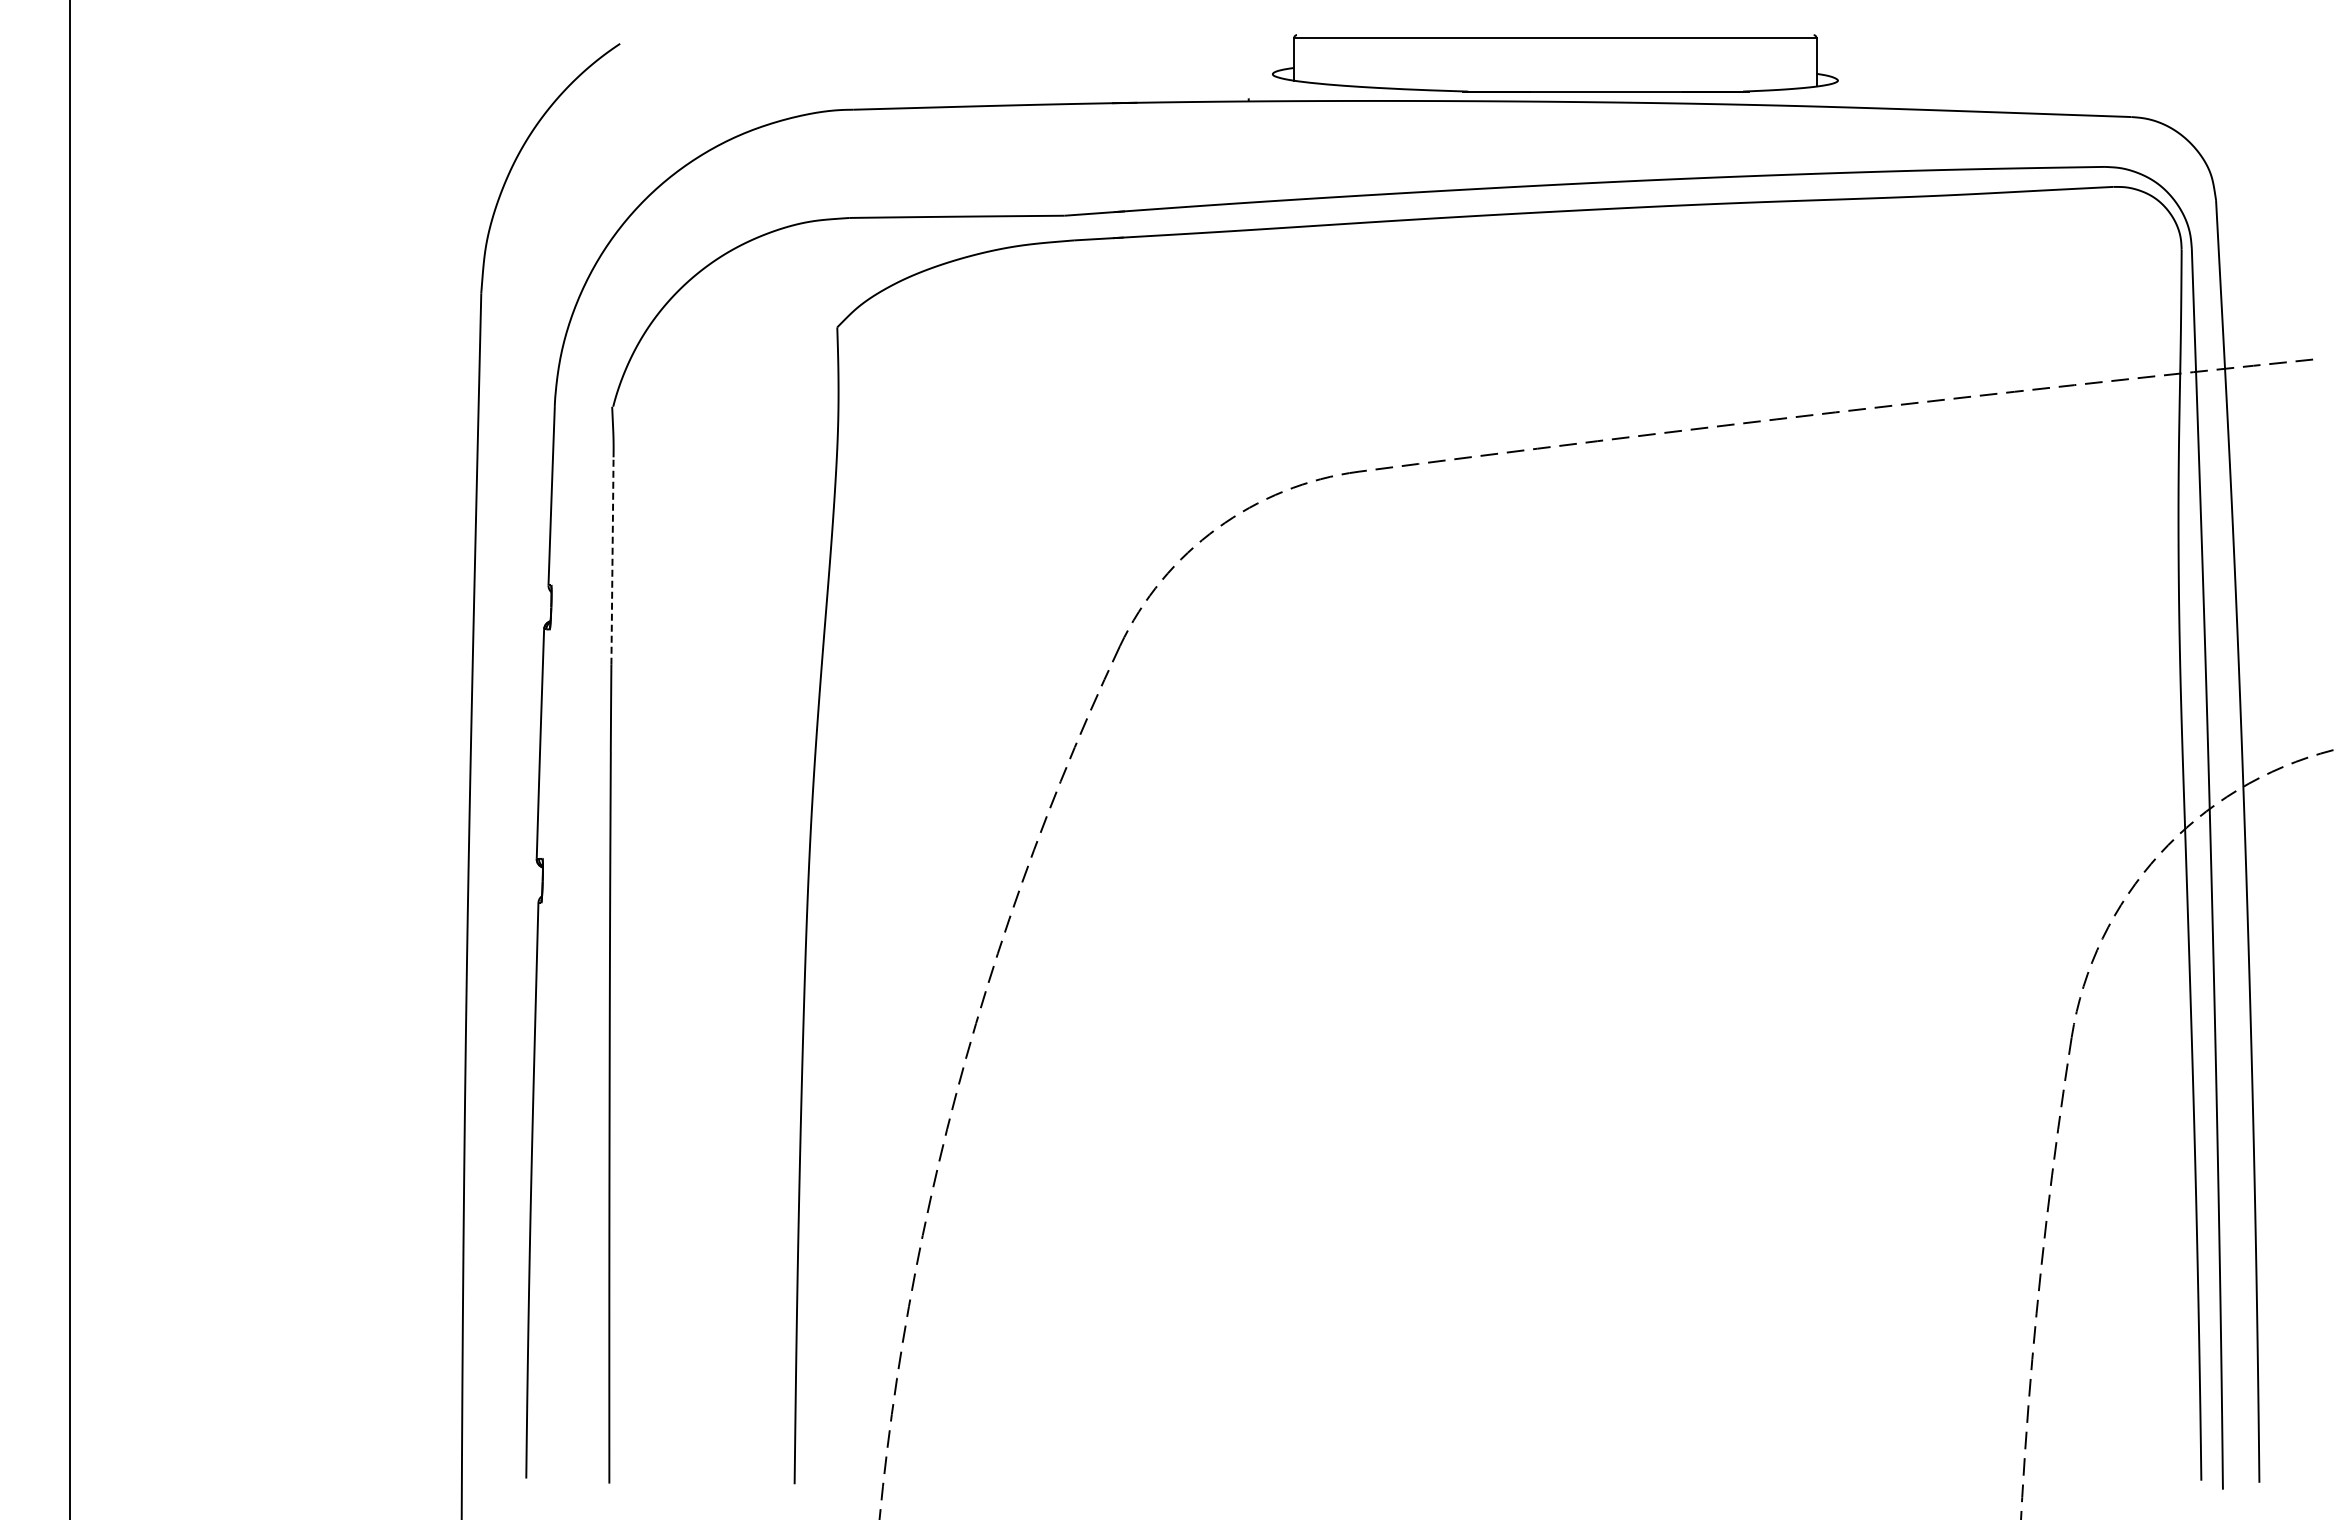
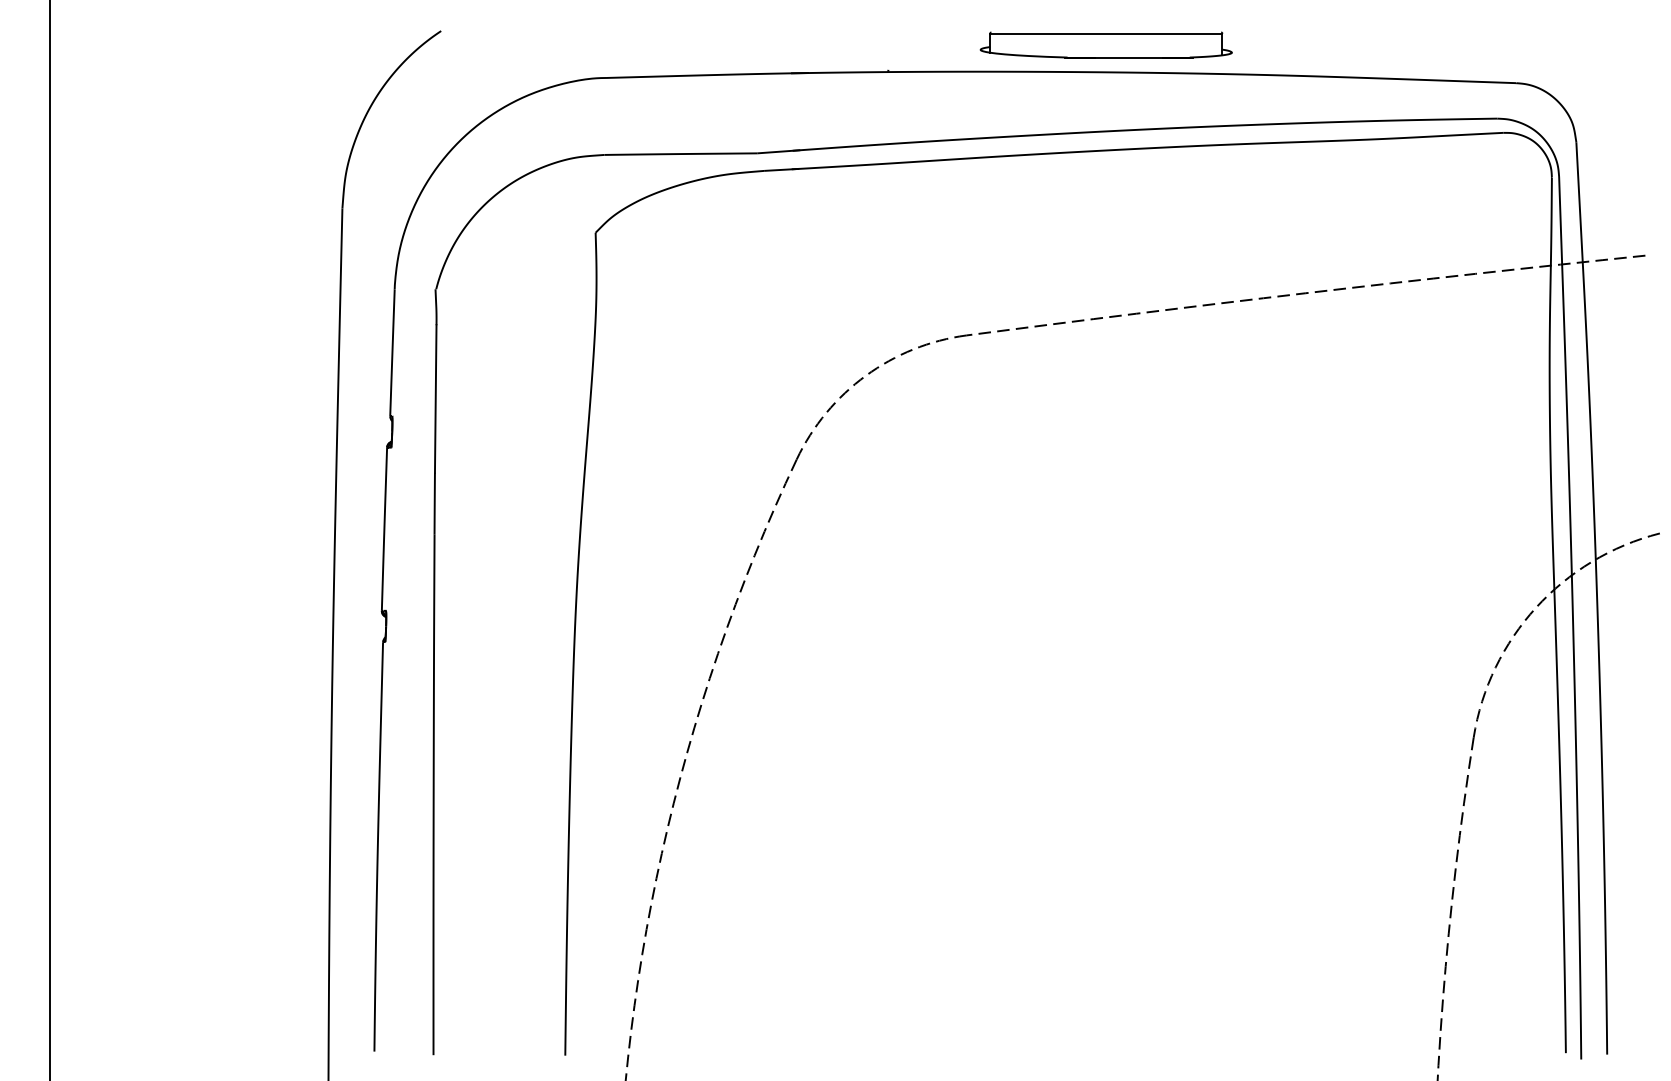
part: (1554, 63) -> (1105, 45), size x0.62
line: (612, 561) -> (435, 399), dashed -> solid

